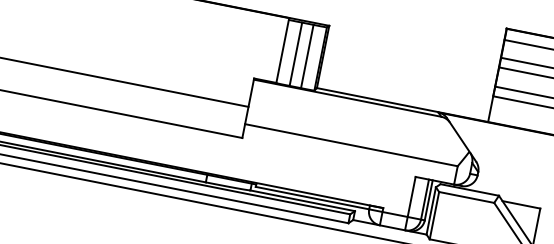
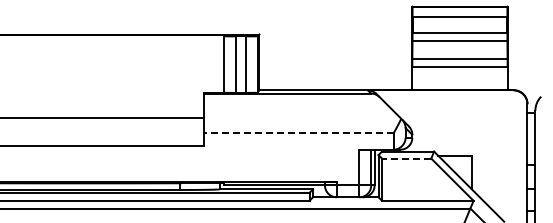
line: (351, 145) -> (298, 133), solid -> dashed
line: (466, 197) -> (406, 158), solid -> dashed

